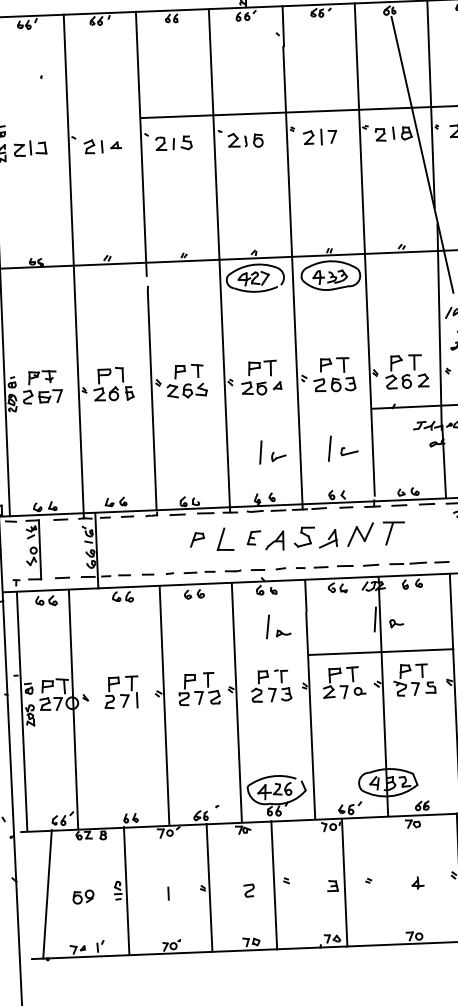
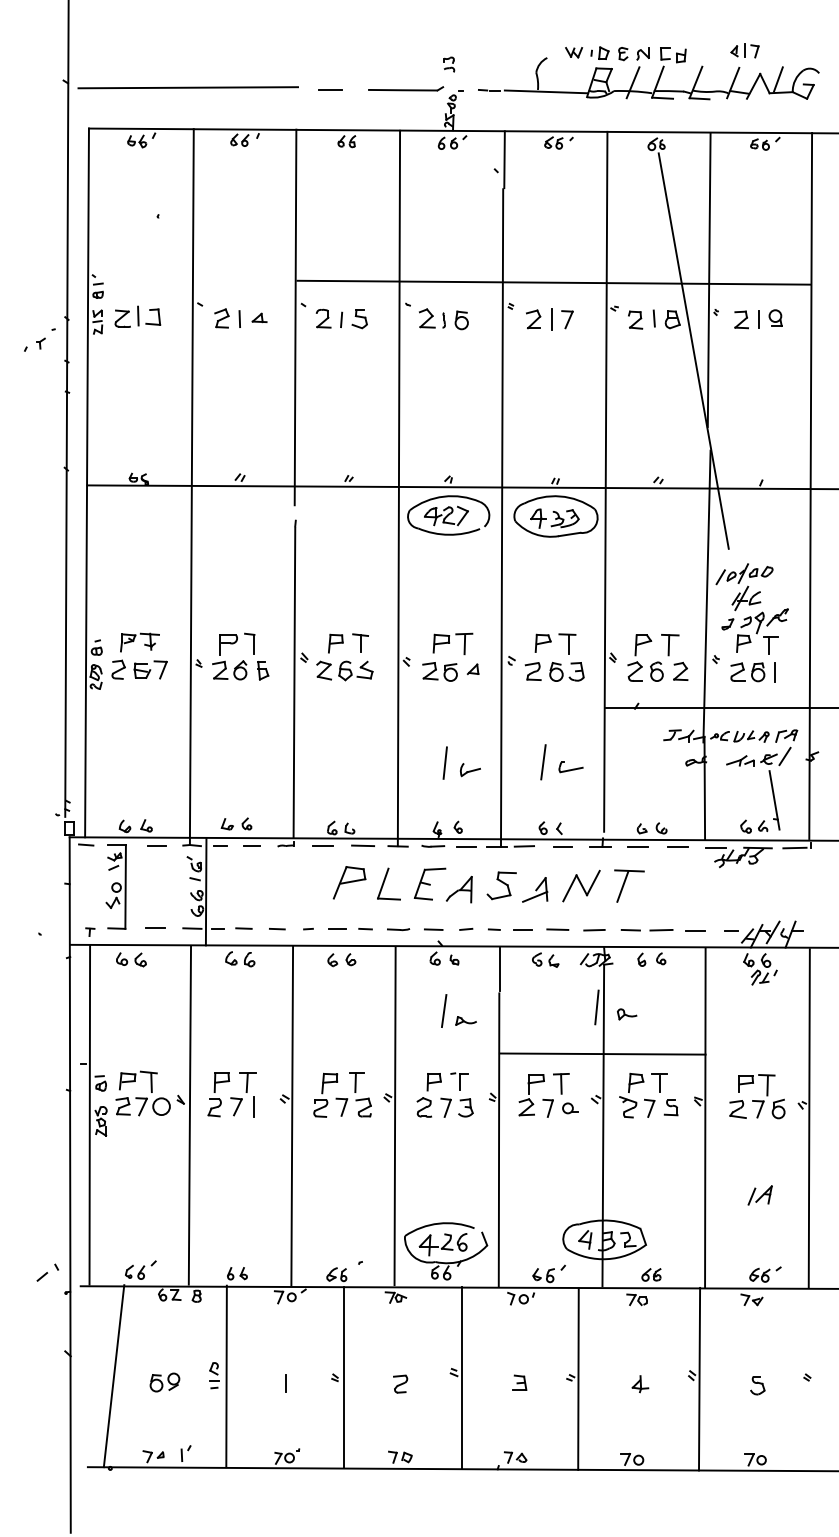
part: (253, 537) -> (429, 883), size x1.67
part: (197, 539) -> (349, 882), size x1.67
line: (73, 709) -> (189, 1115), moved
line: (344, 882) -> (578, 1378), moved
line: (274, 884) -> (462, 1377), moved

